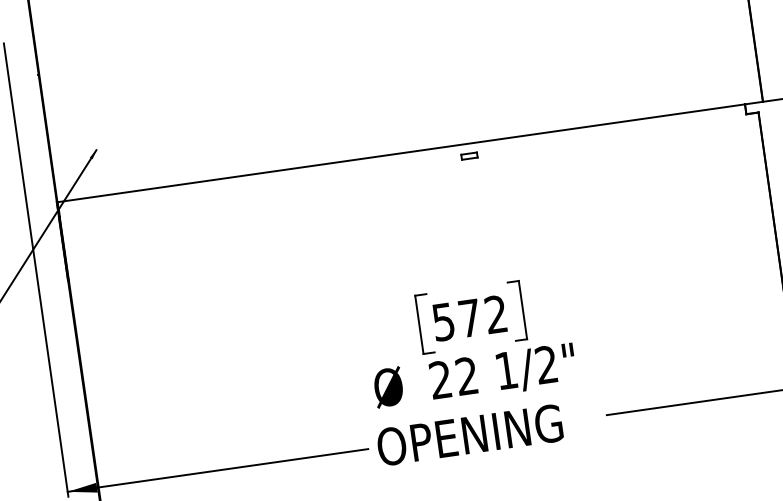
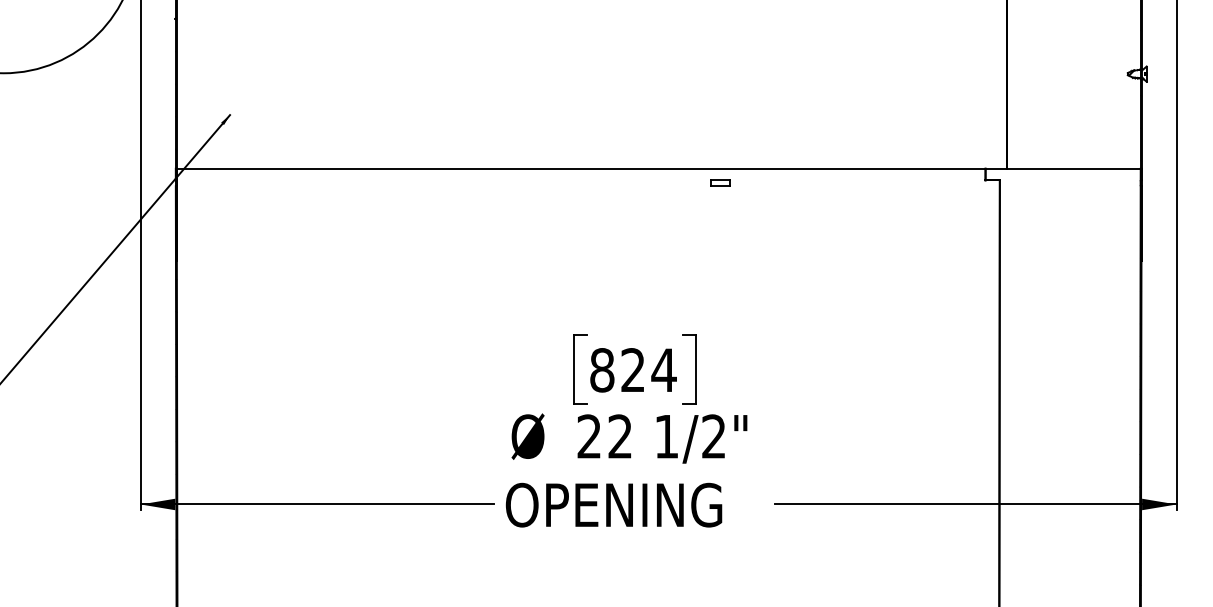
part: (469, 155) -> (720, 182), moved
text: (470, 318) -> (633, 370), 572 -> 824

